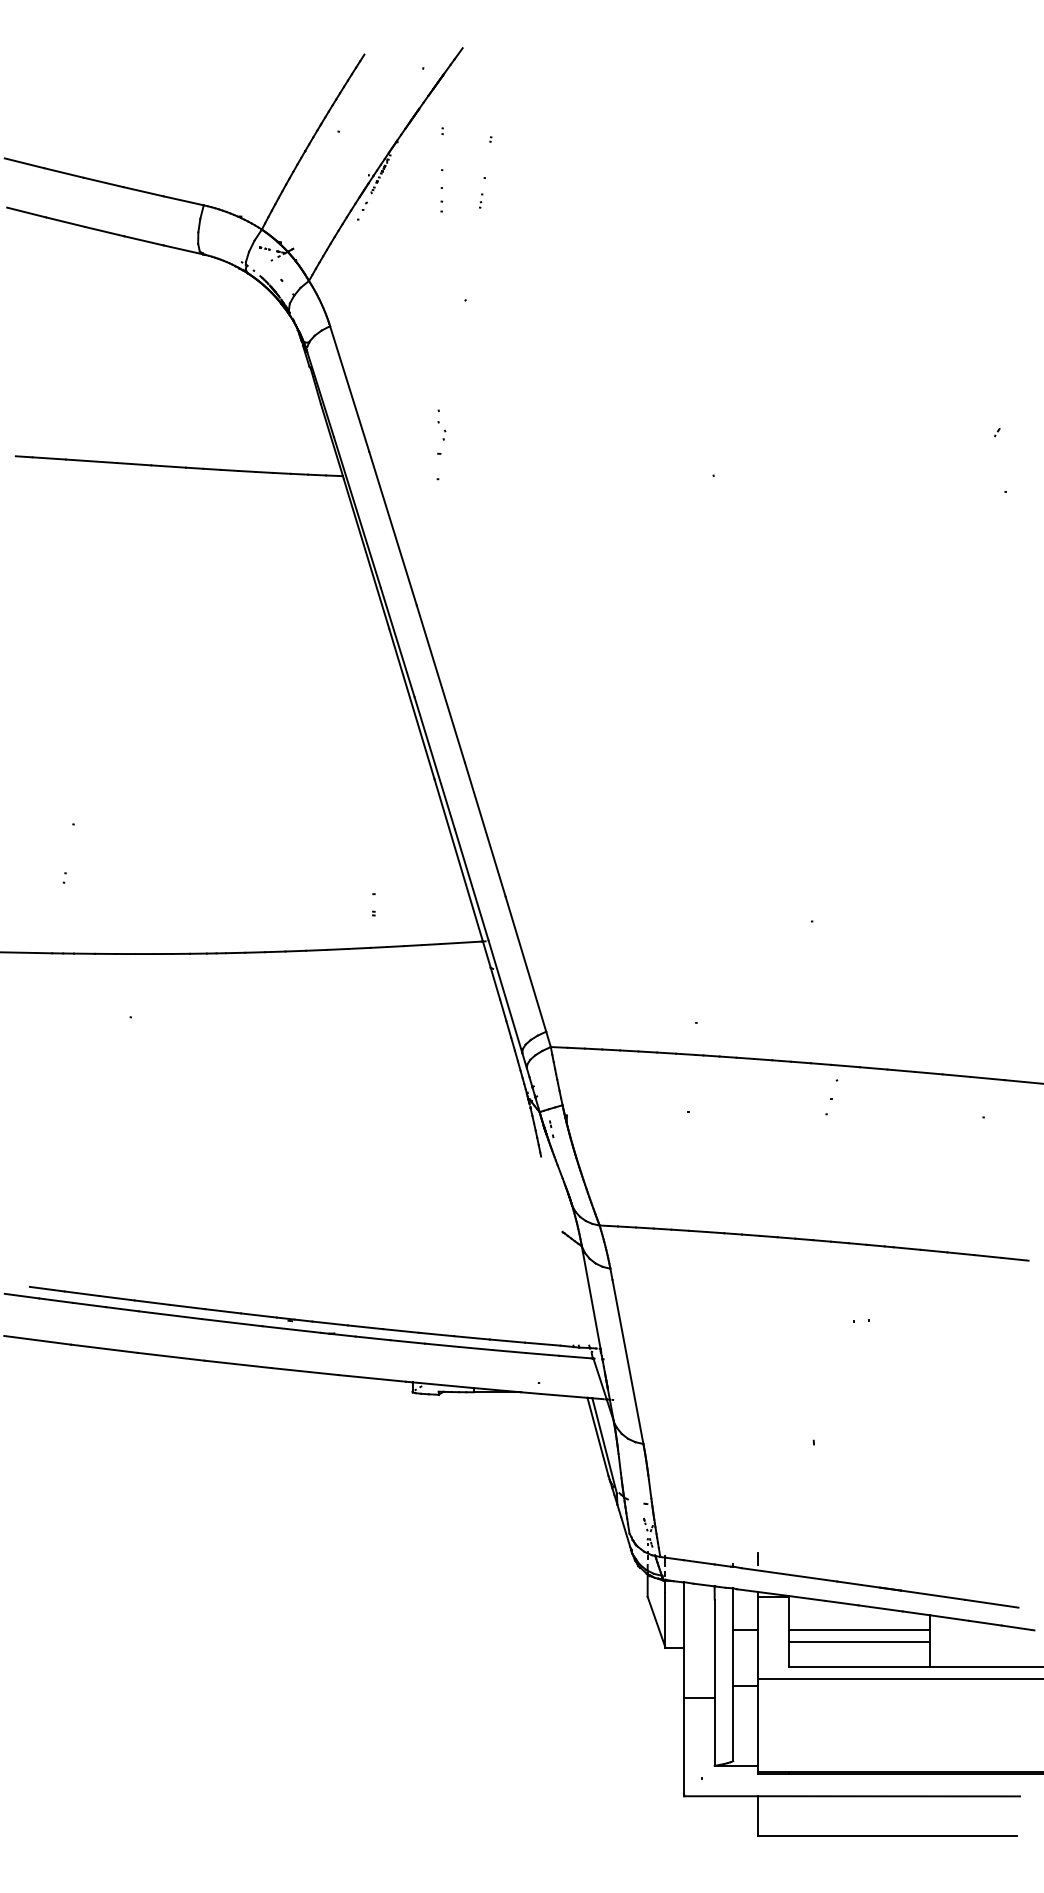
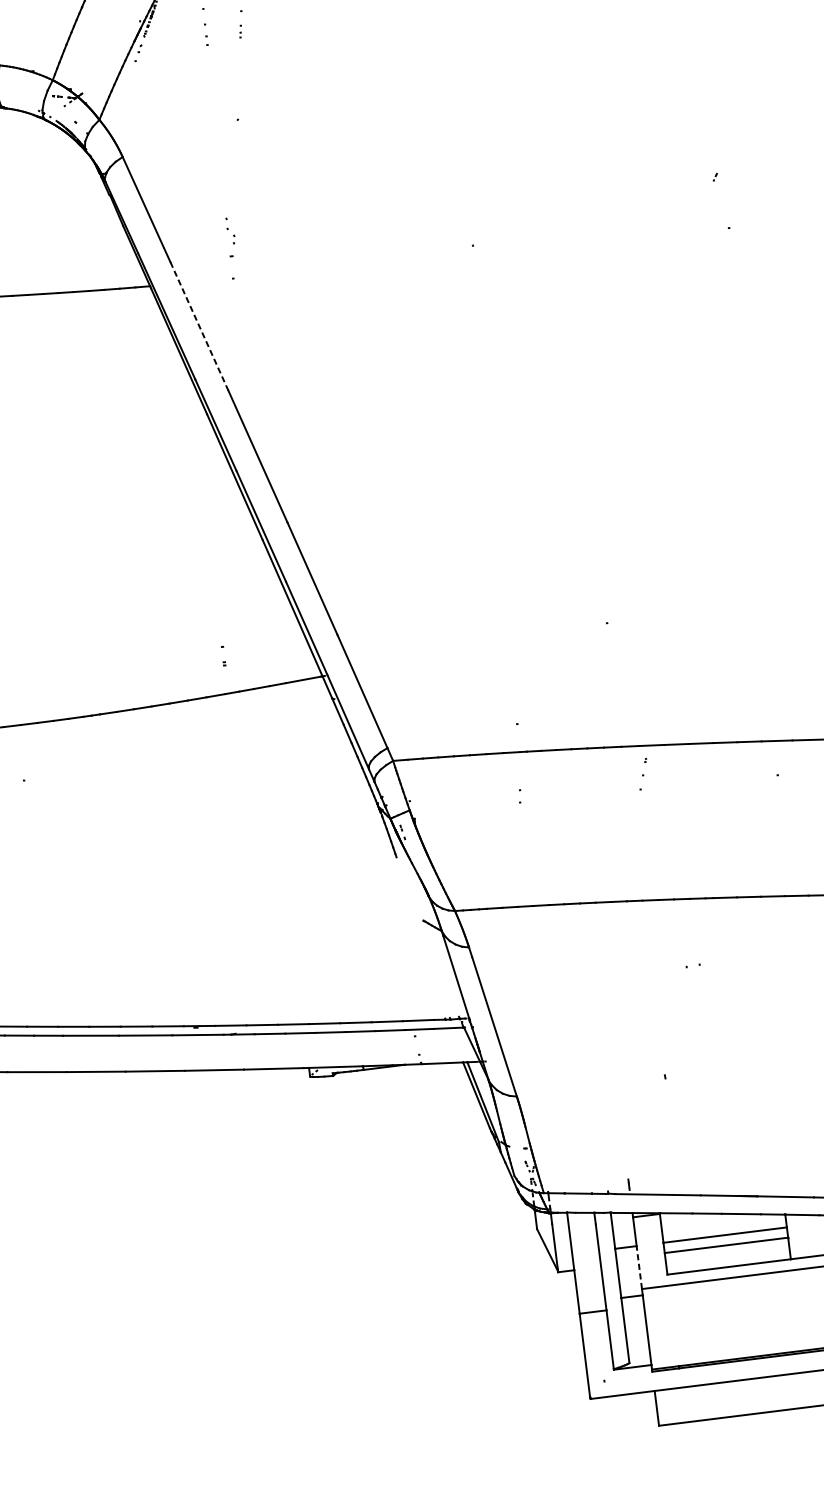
line: (393, 529) -> (199, 327), solid -> dashed
line: (757, 1654) -> (639, 1267), solid -> dashed

